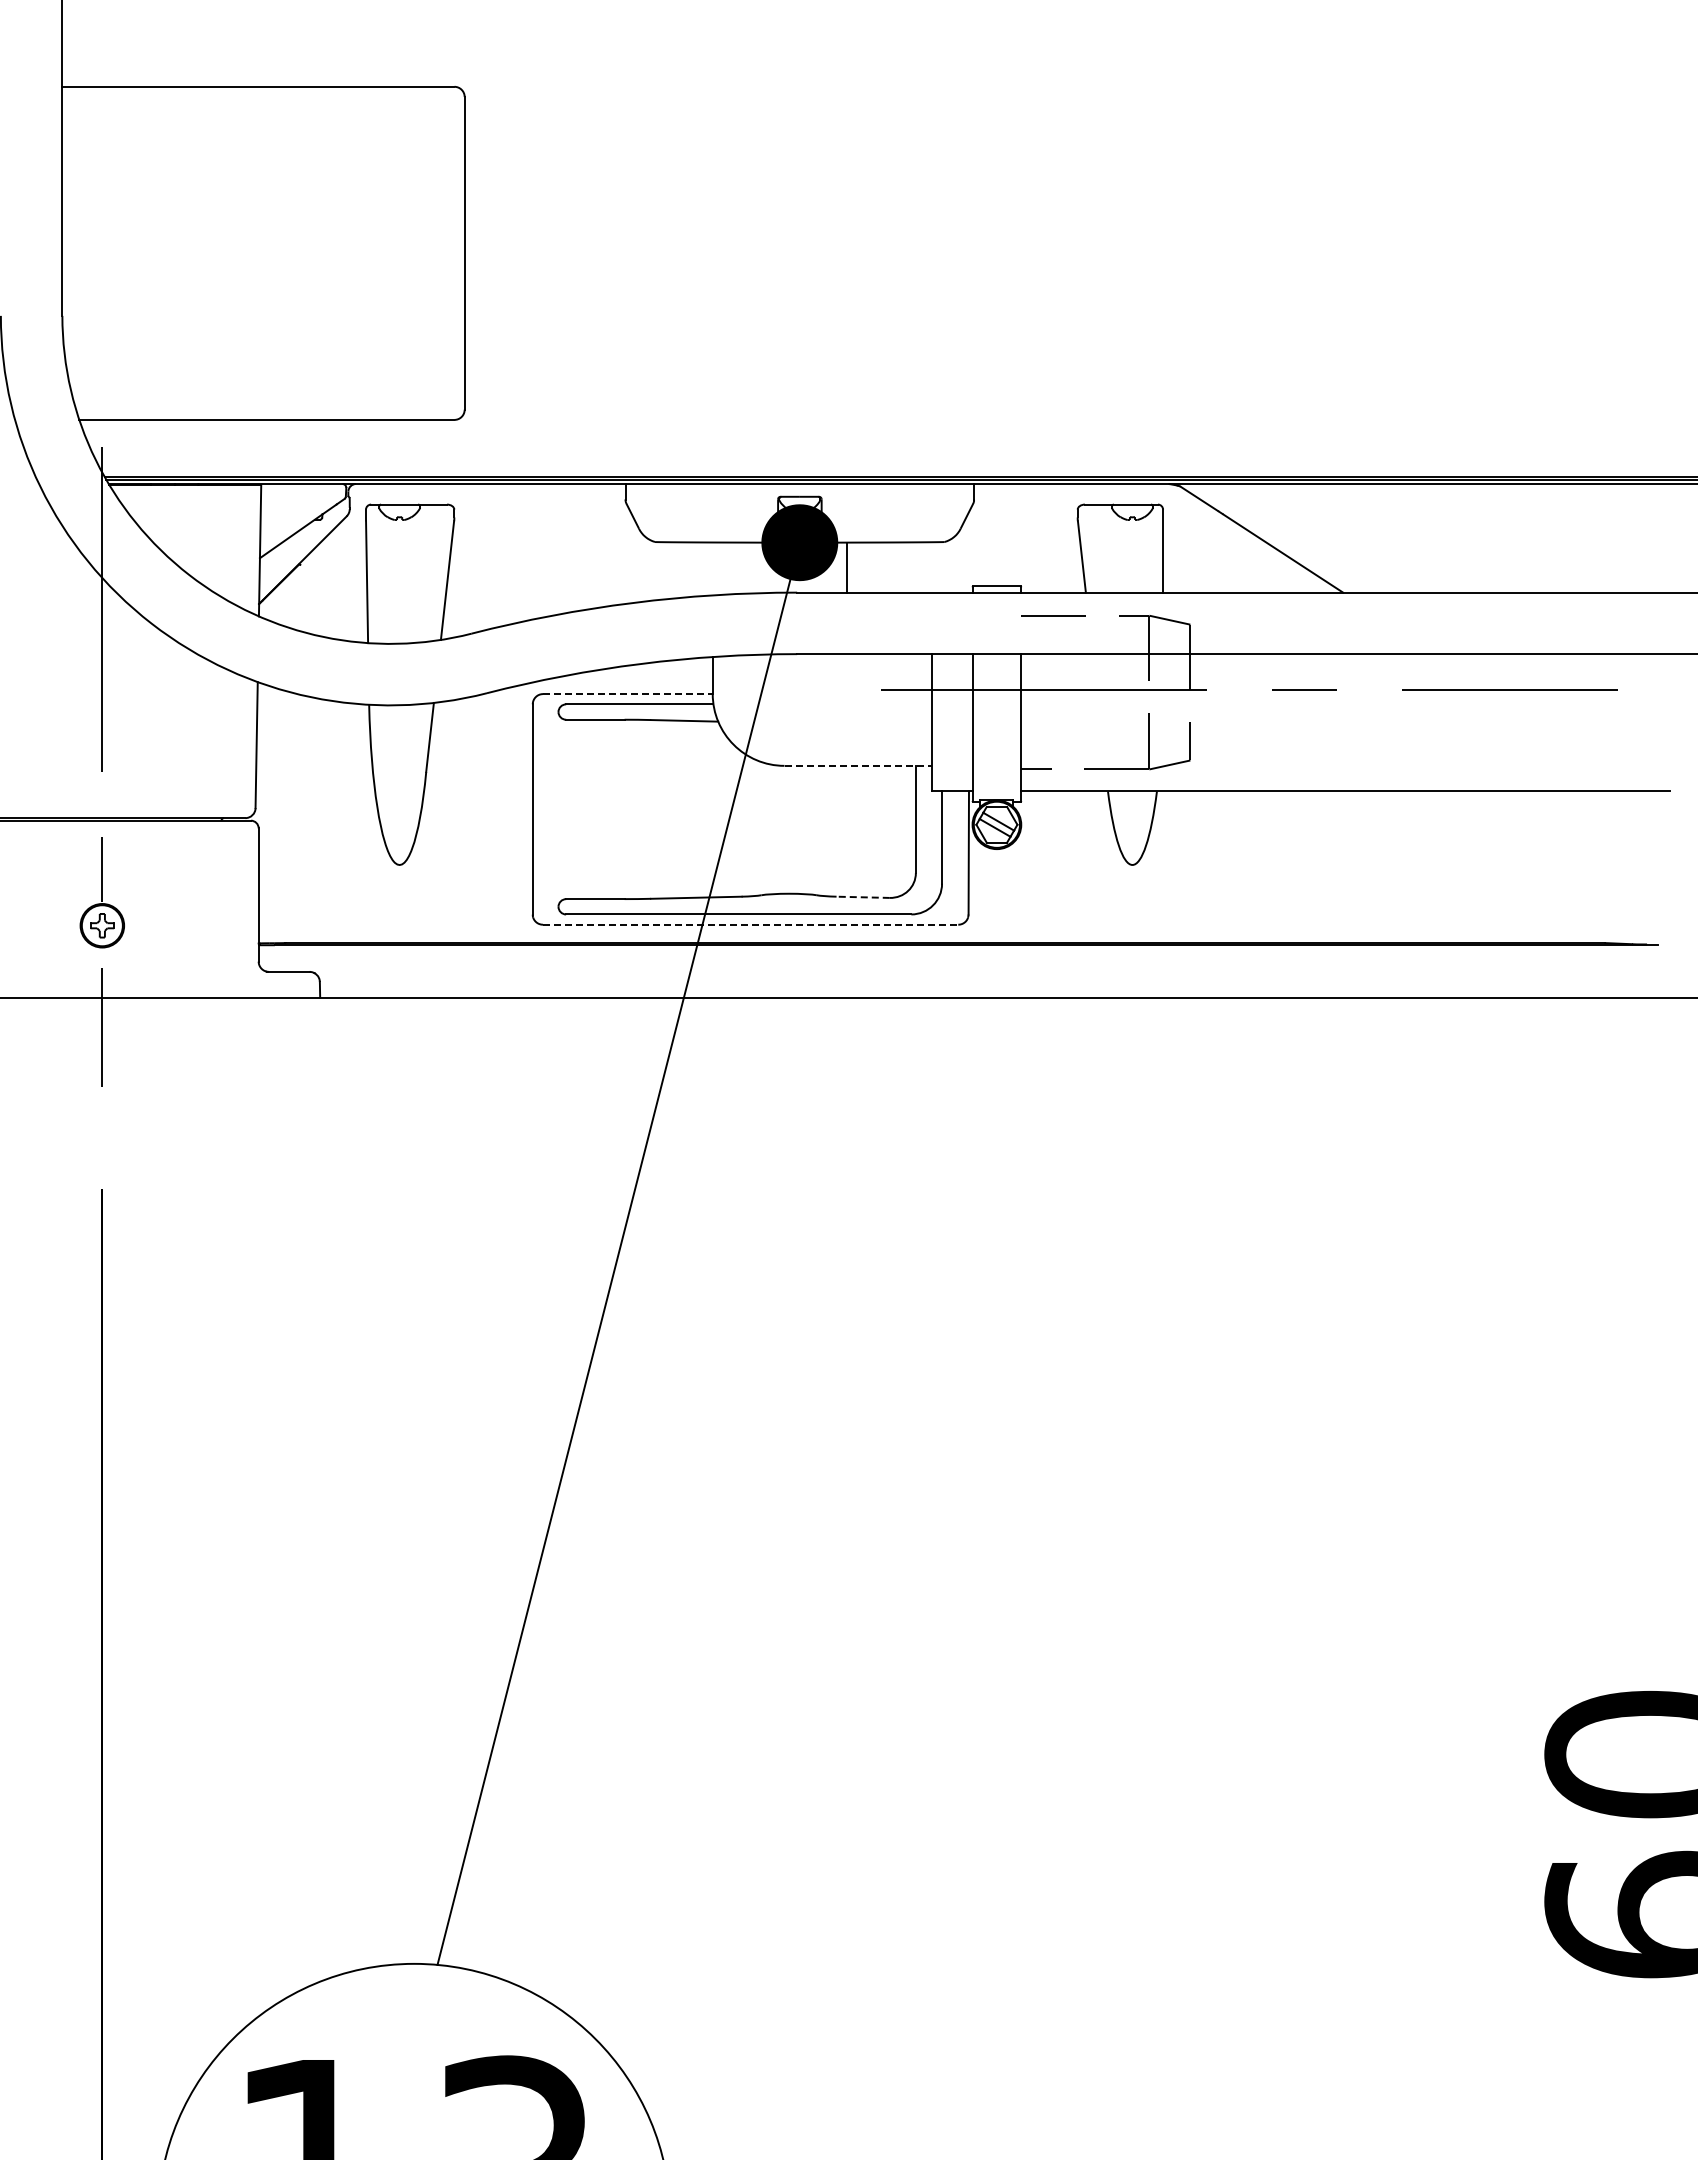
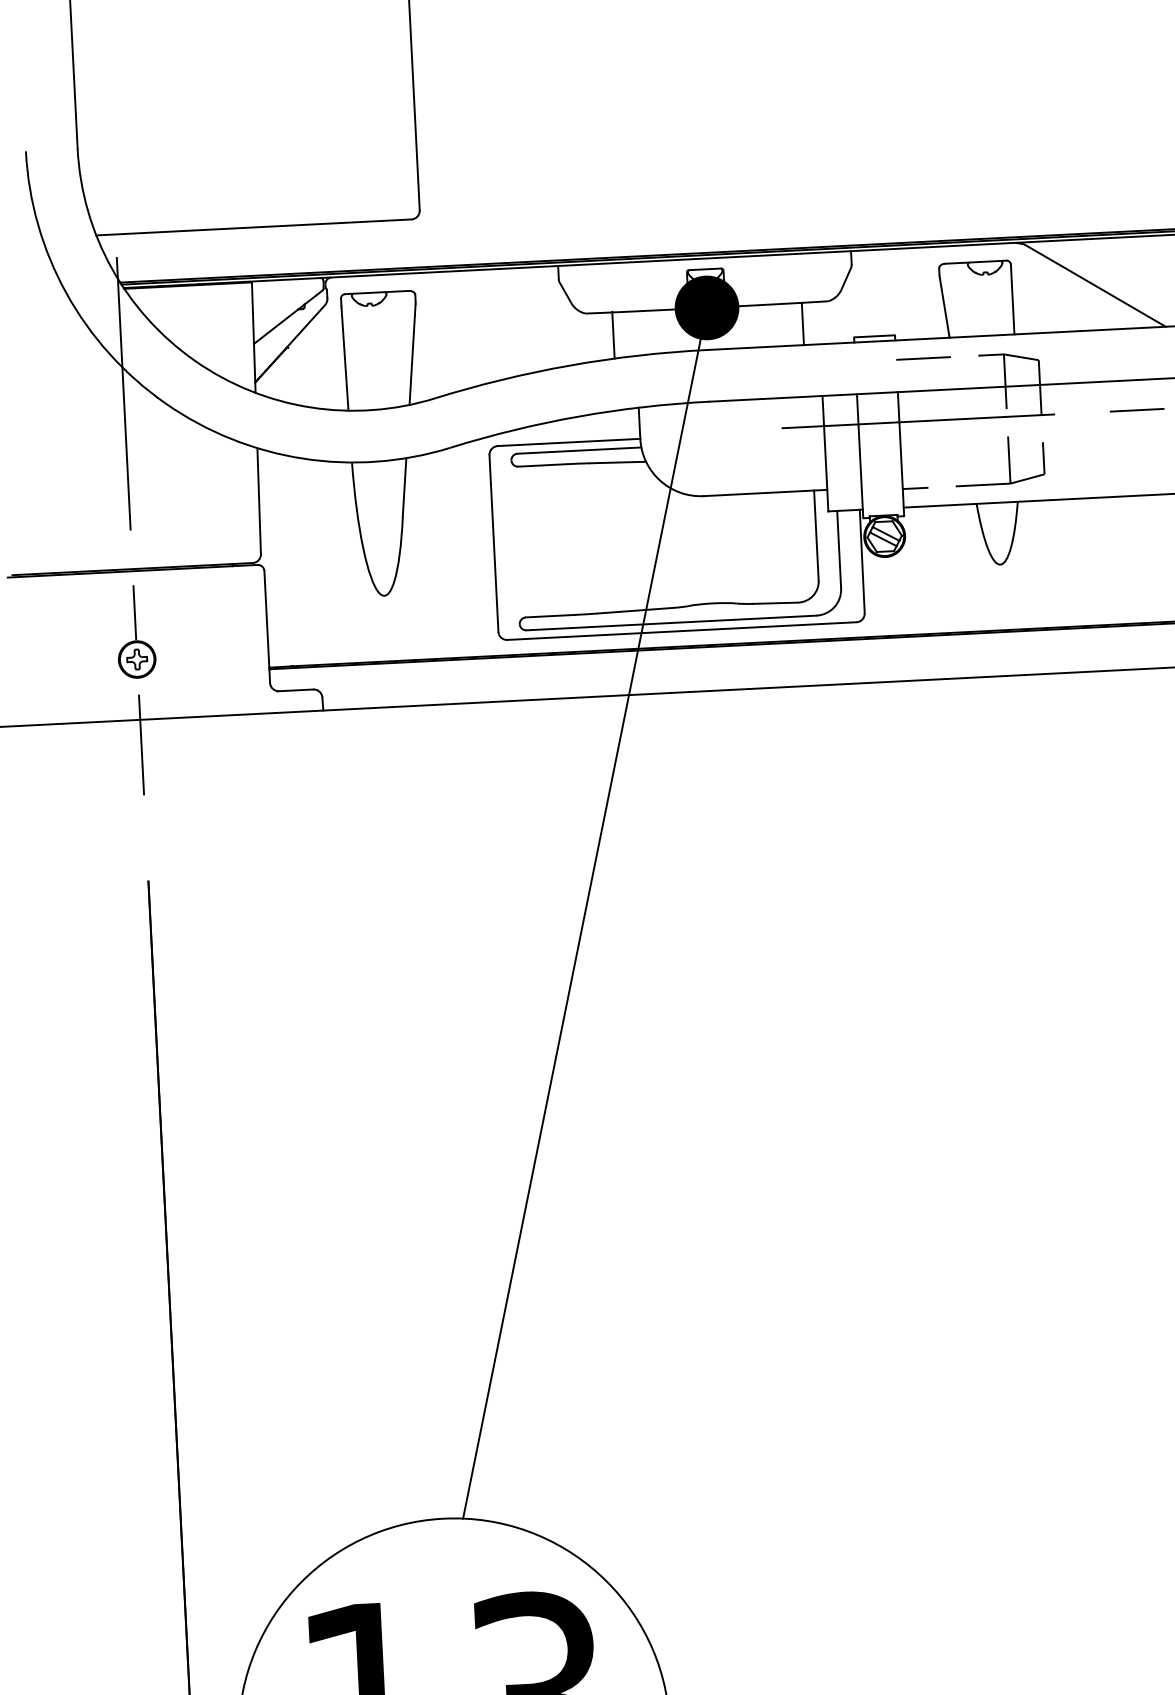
line: (846, 567) -> (802, 323), moved
line: (687, 569) -> (613, 335), added
line: (627, 694) -> (568, 442), dashed -> solid
line: (858, 765) -> (765, 492), dashed -> solid
line: (863, 897) -> (775, 603), dashed -> solid
line: (750, 924) -> (681, 630), dashed -> solid

